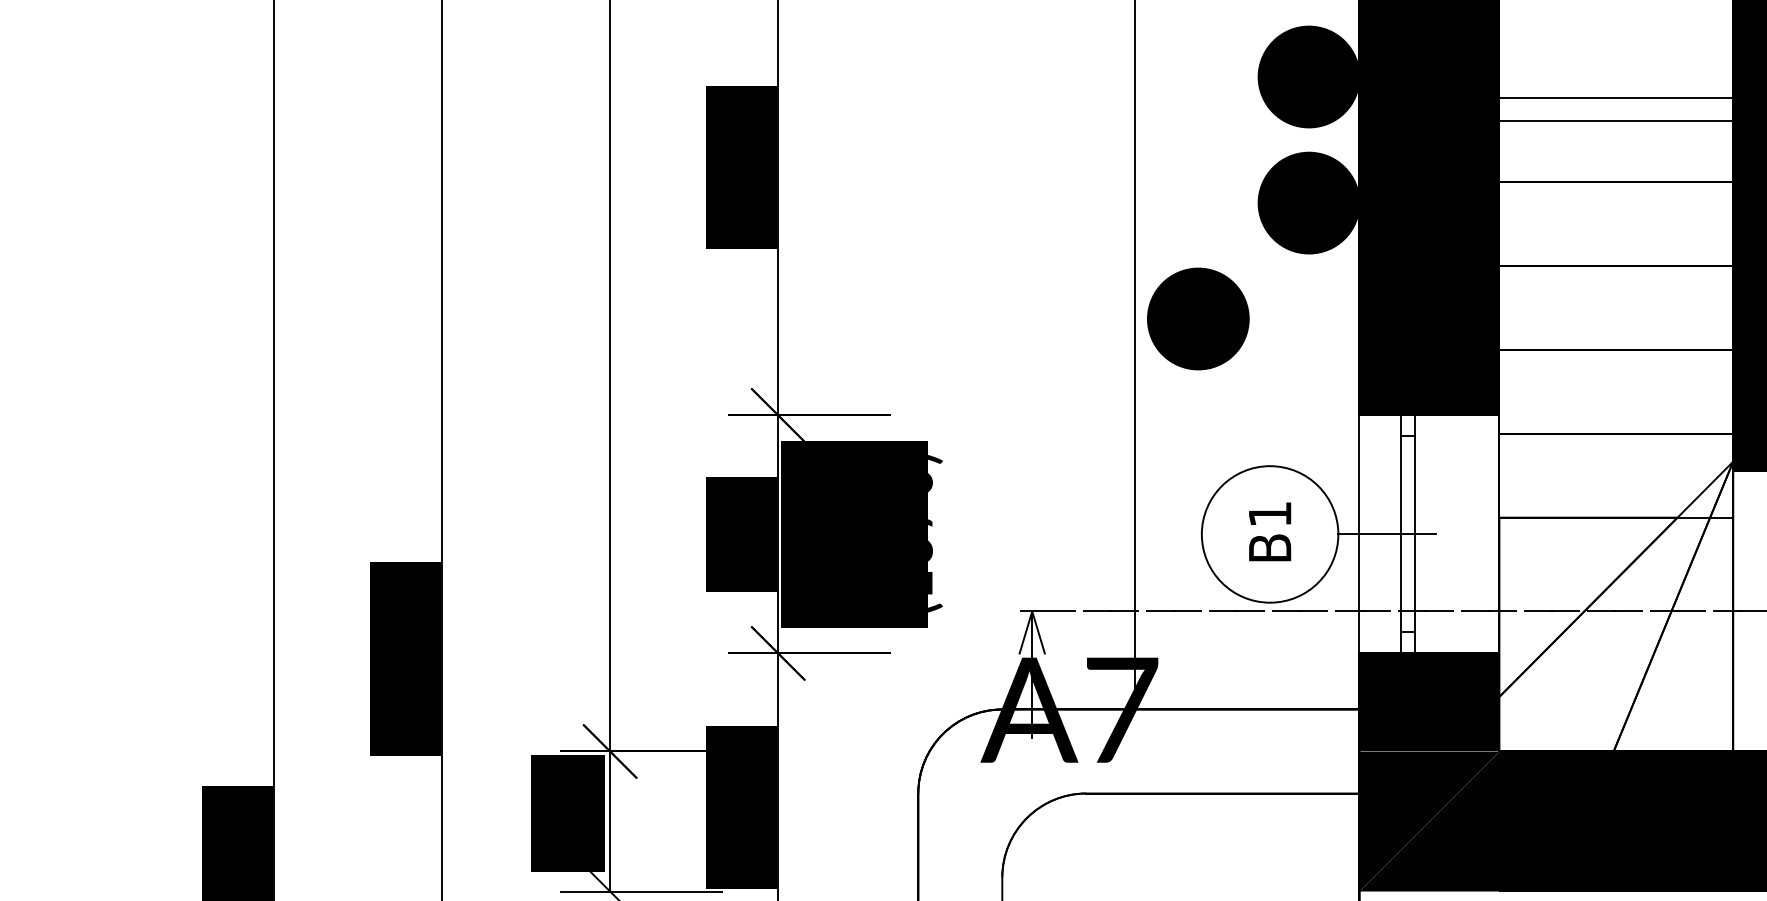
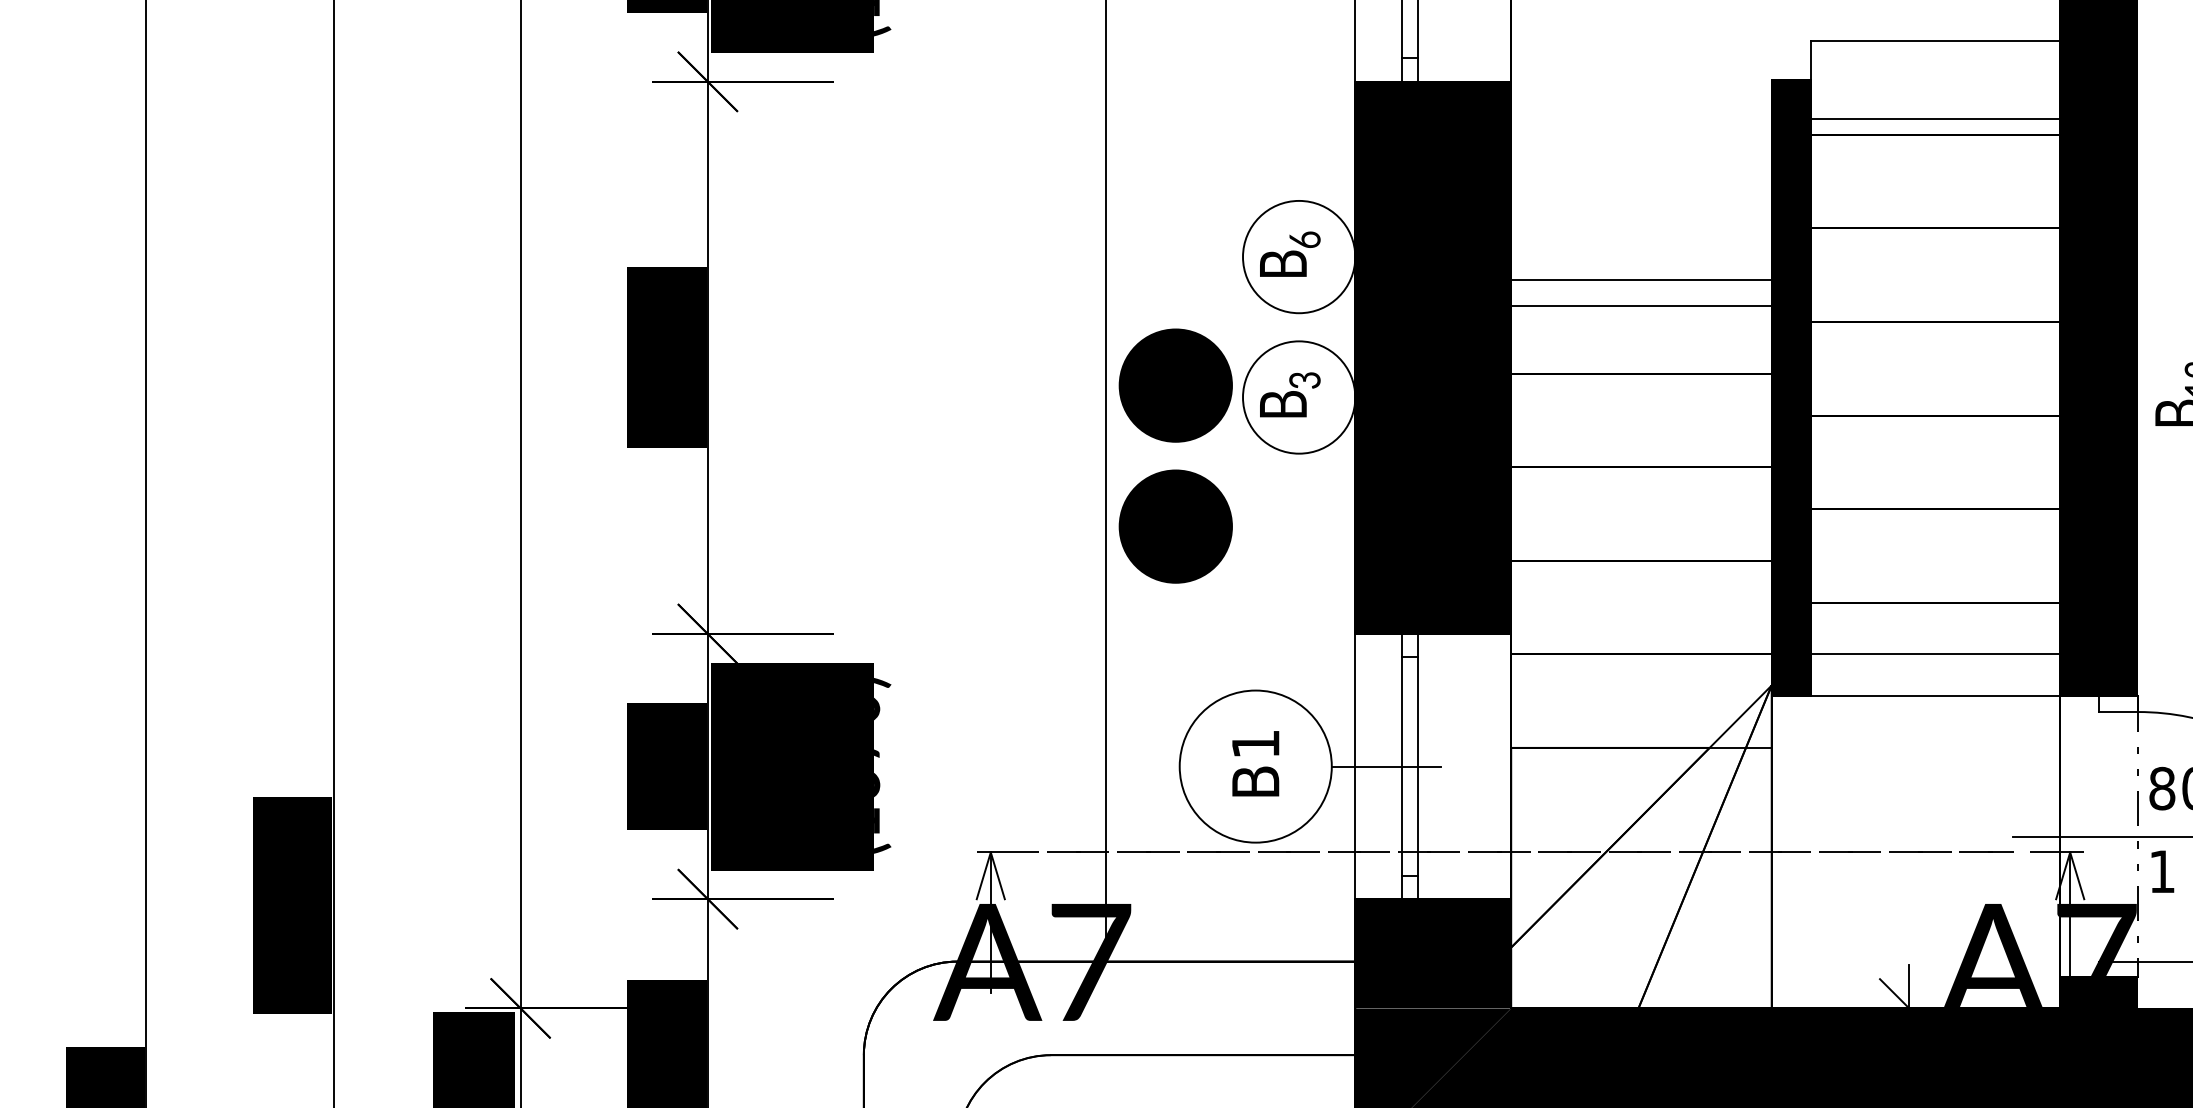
fill: (1309, 76) -> (1299, 256), removed
part: (1198, 192) -> (1175, 385), added
fill: (1309, 203) -> (1299, 397), removed

